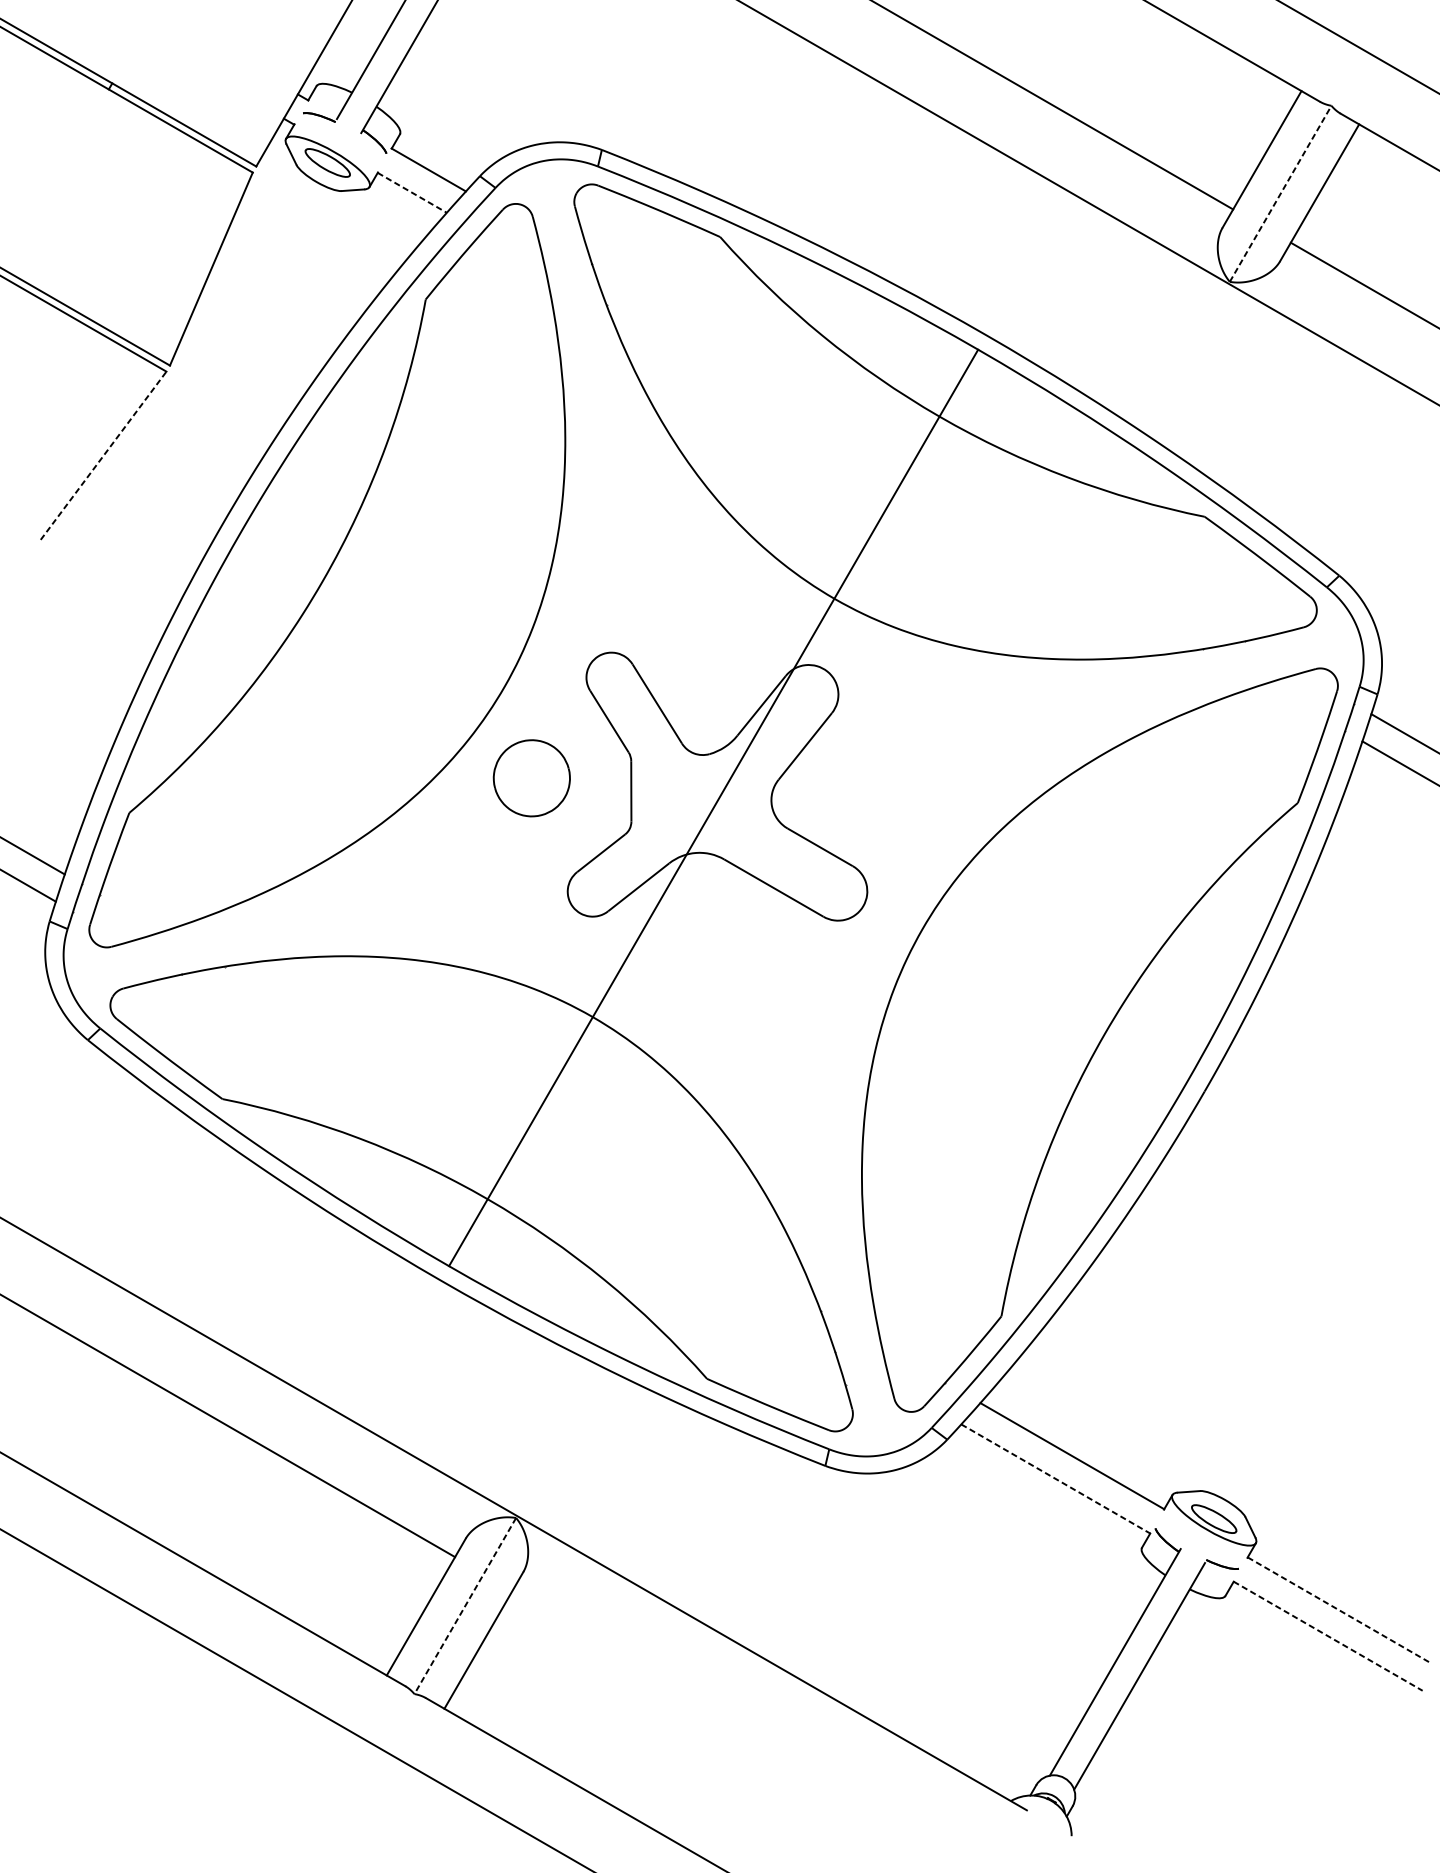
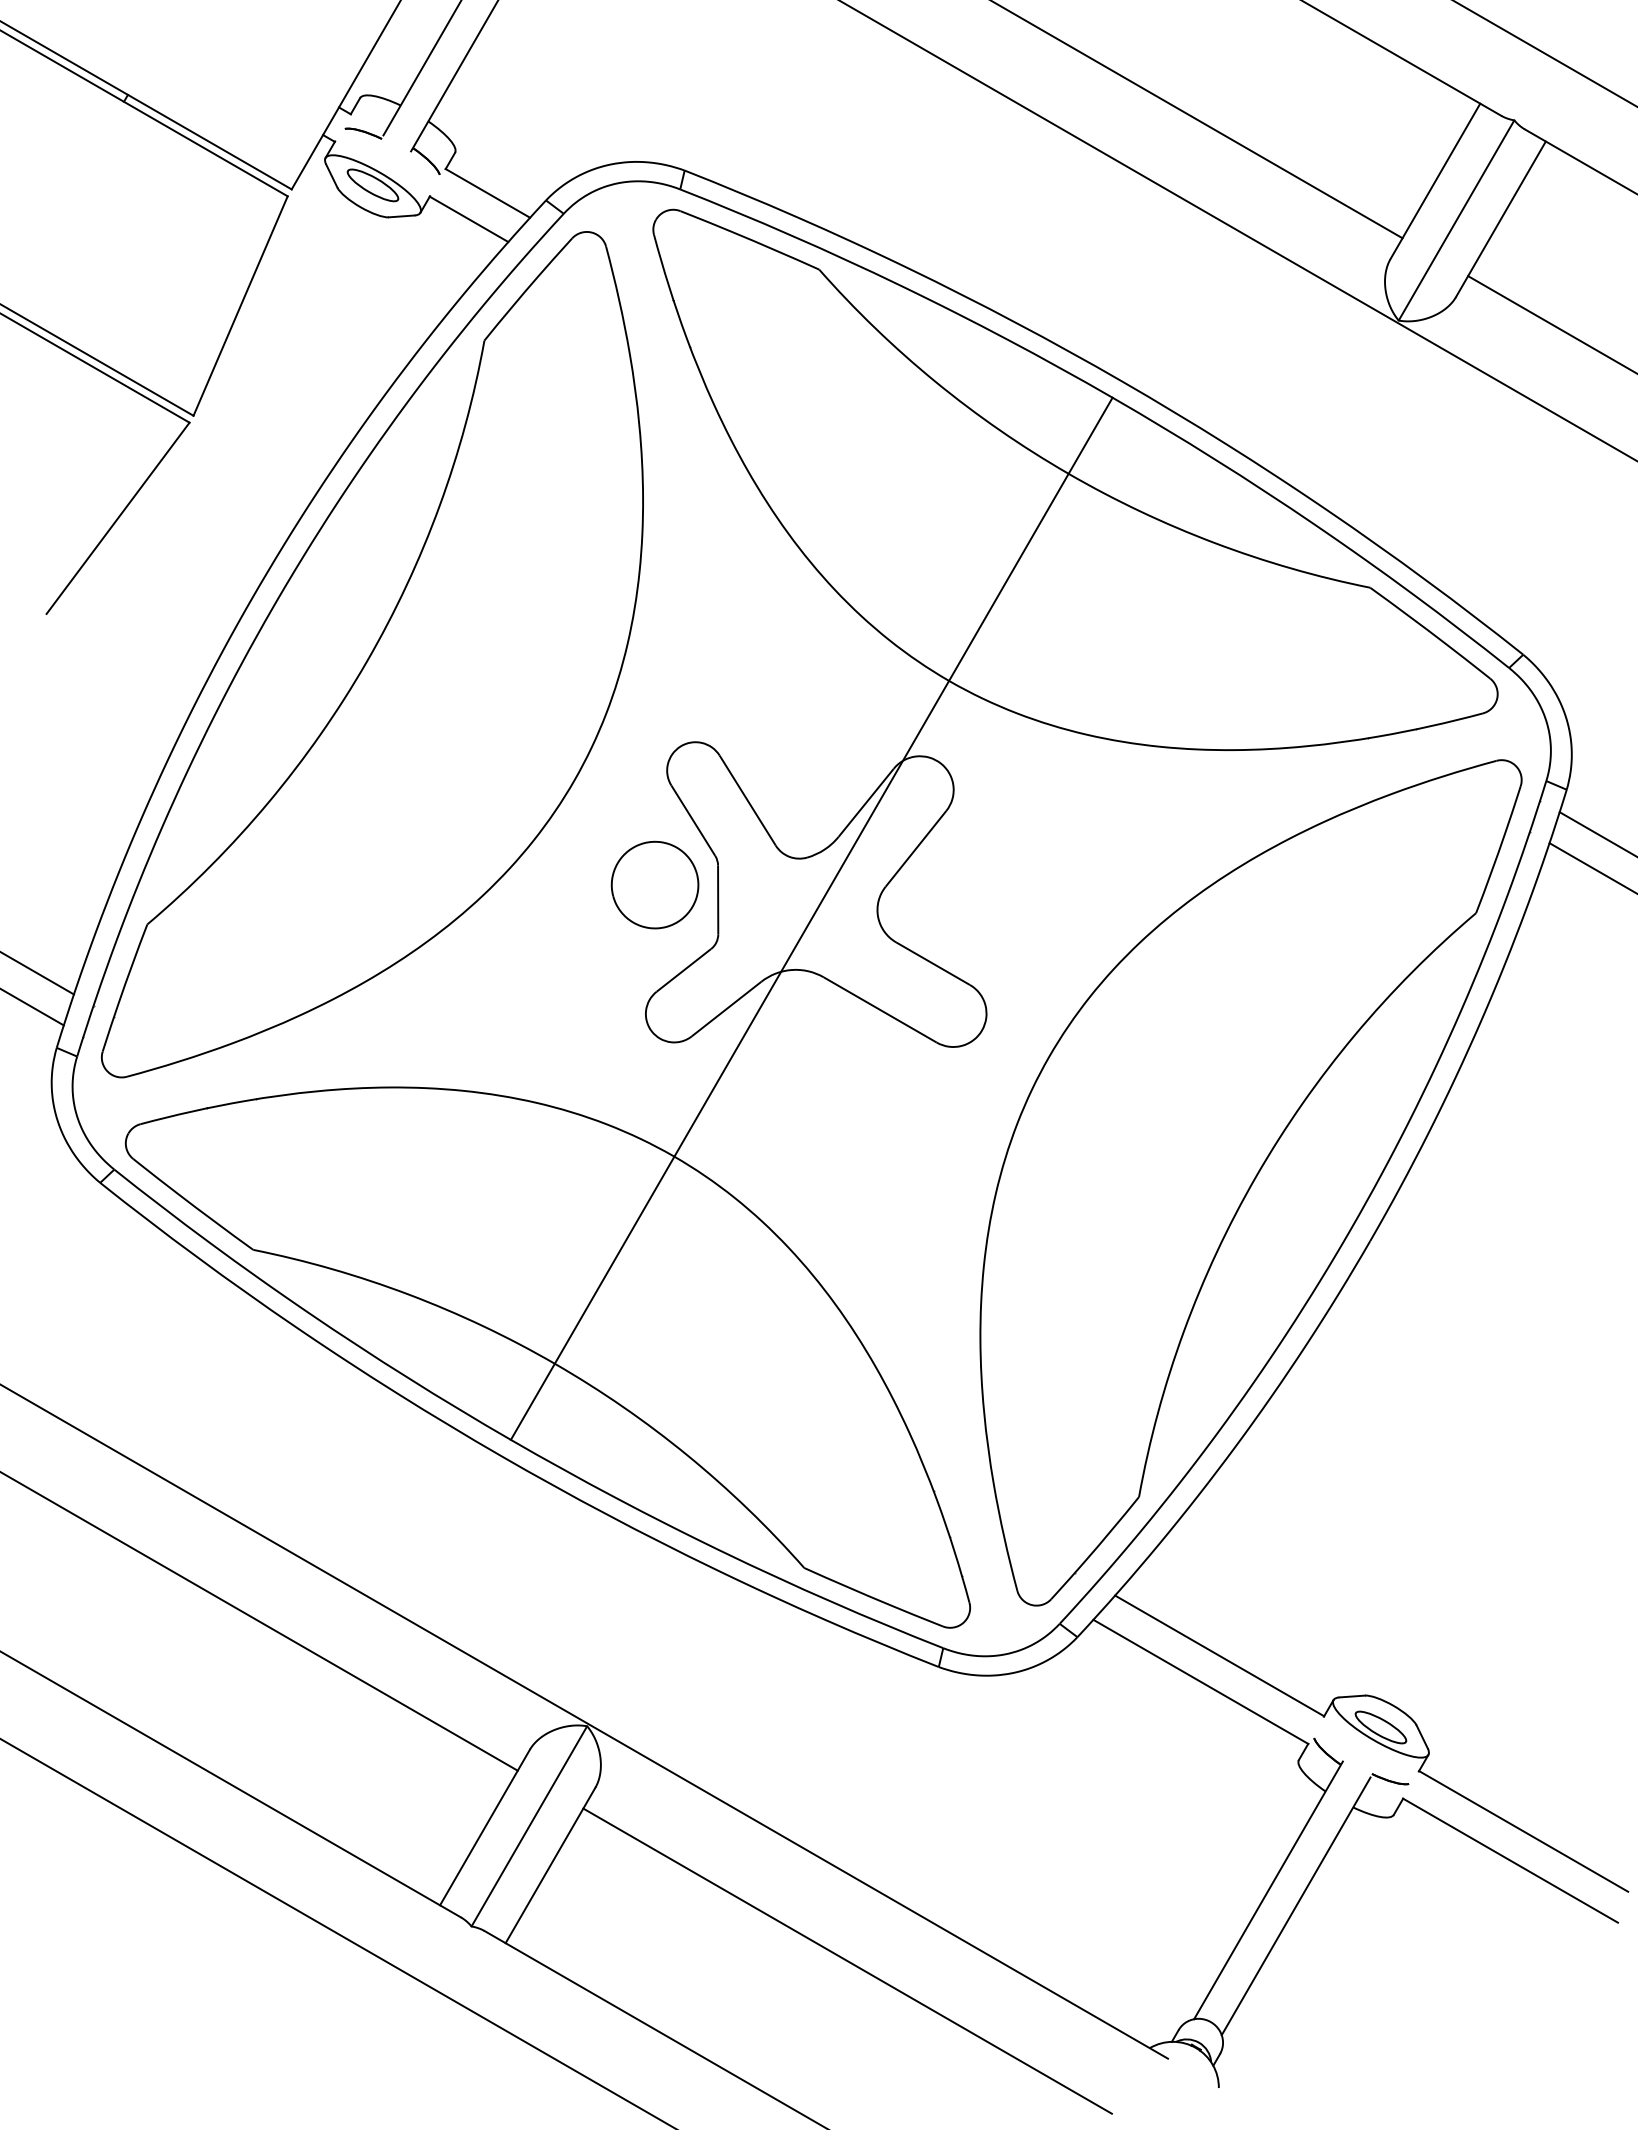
line: (412, 192) -> (469, 219), dashed -> solid
line: (1280, 193) -> (1456, 220), dashed -> solid
line: (103, 455) -> (118, 517), dashed -> solid
part: (531, 777) -> (654, 884), moved
line: (1056, 1479) -> (1201, 1682), dashed -> solid
line: (465, 1606) -> (529, 1826), dashed -> solid
line: (1339, 1610) -> (1523, 1831), dashed -> solid
line: (1328, 1636) -> (1510, 1860), dashed -> solid
line: (745, 1724) -> (847, 1960), added

